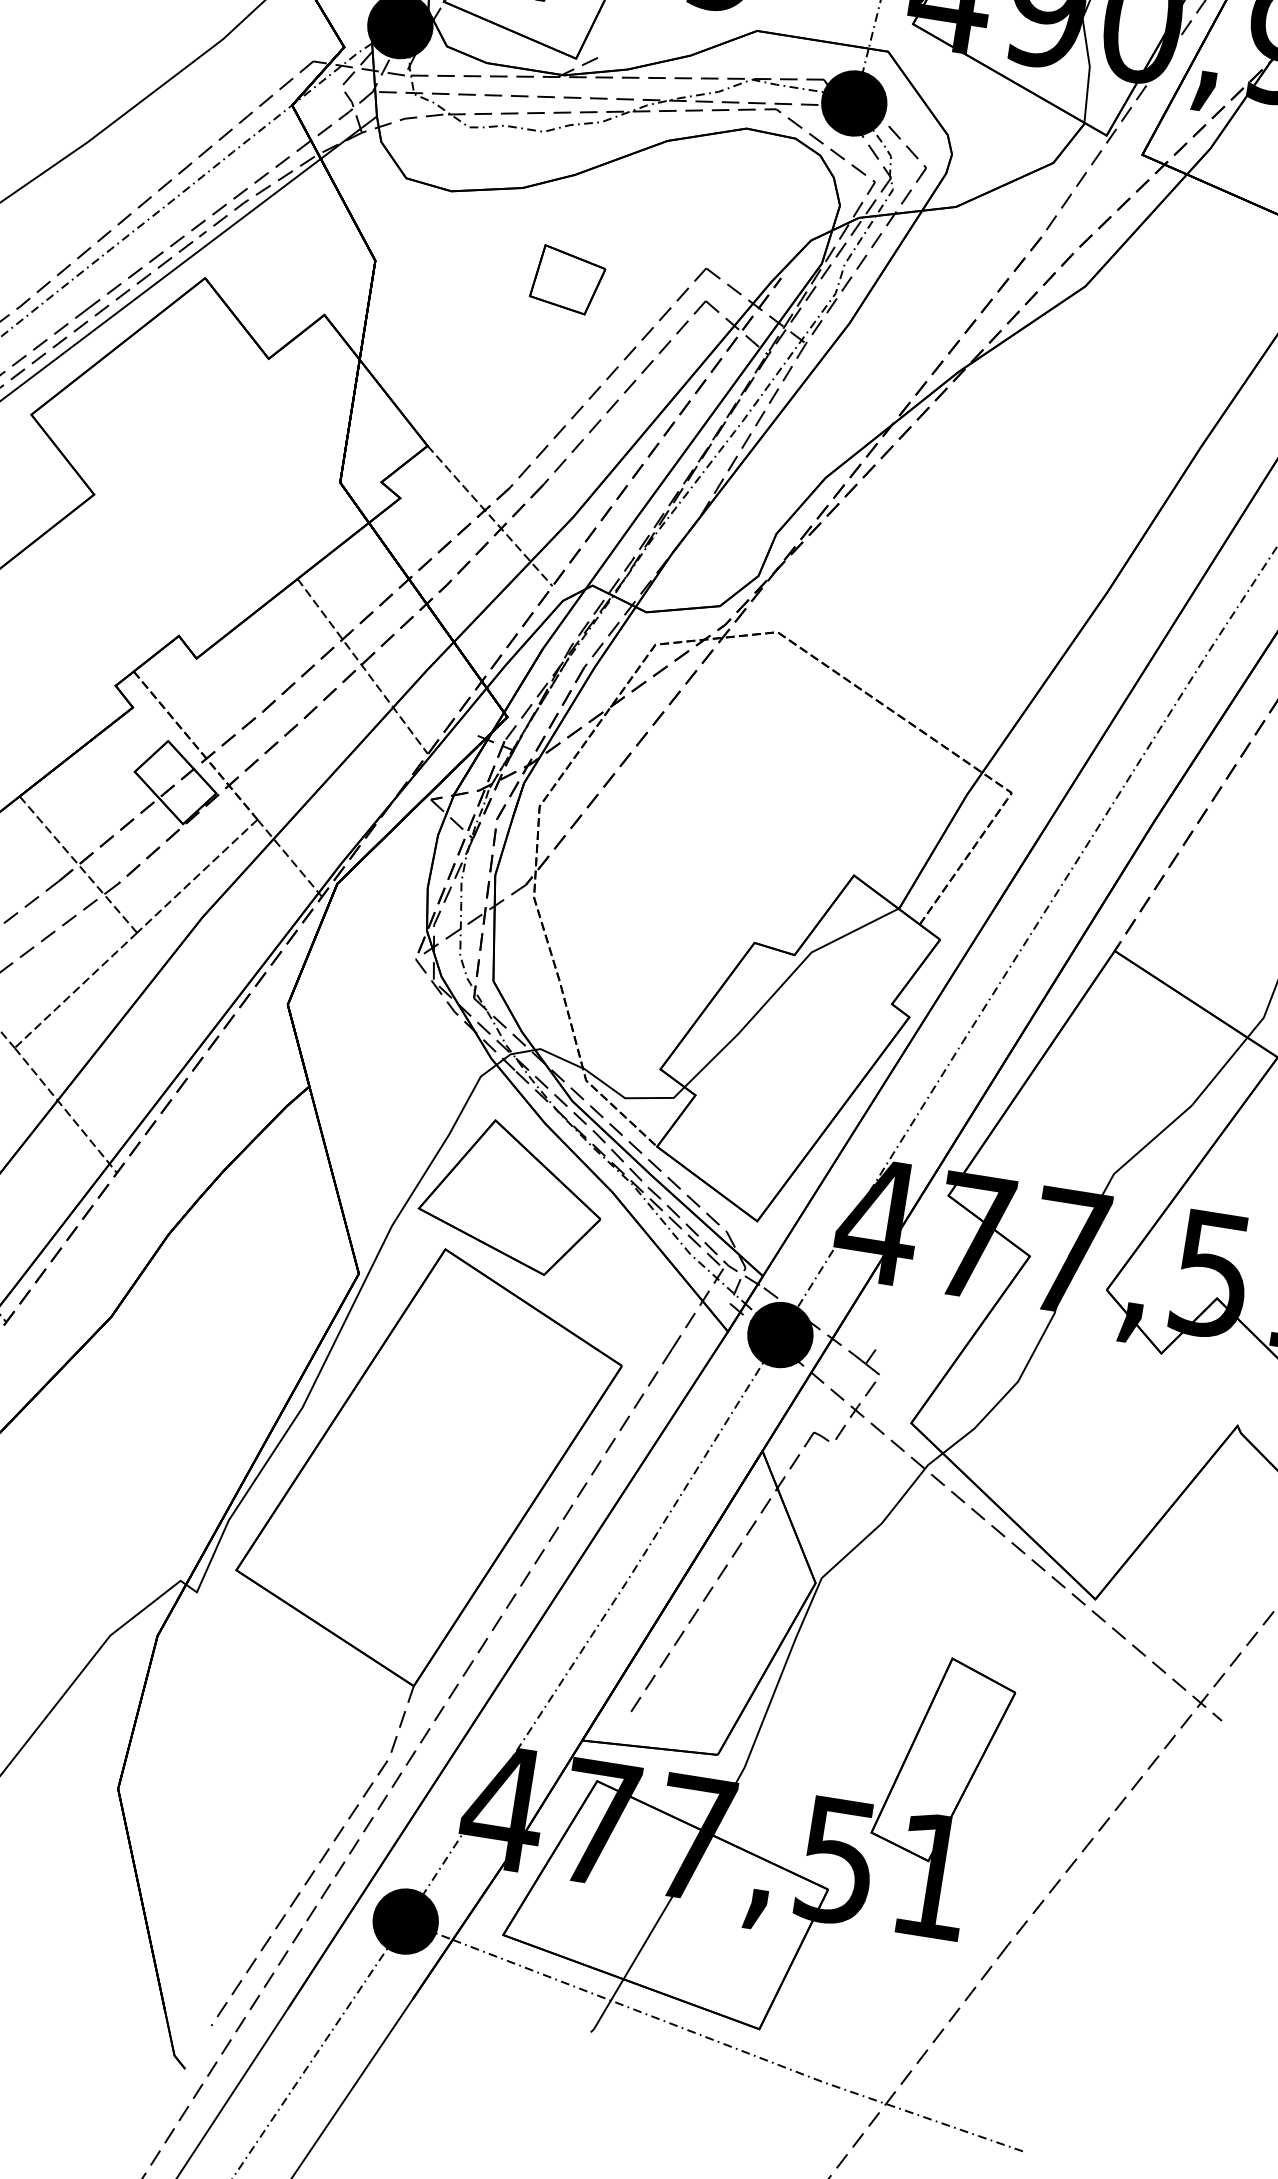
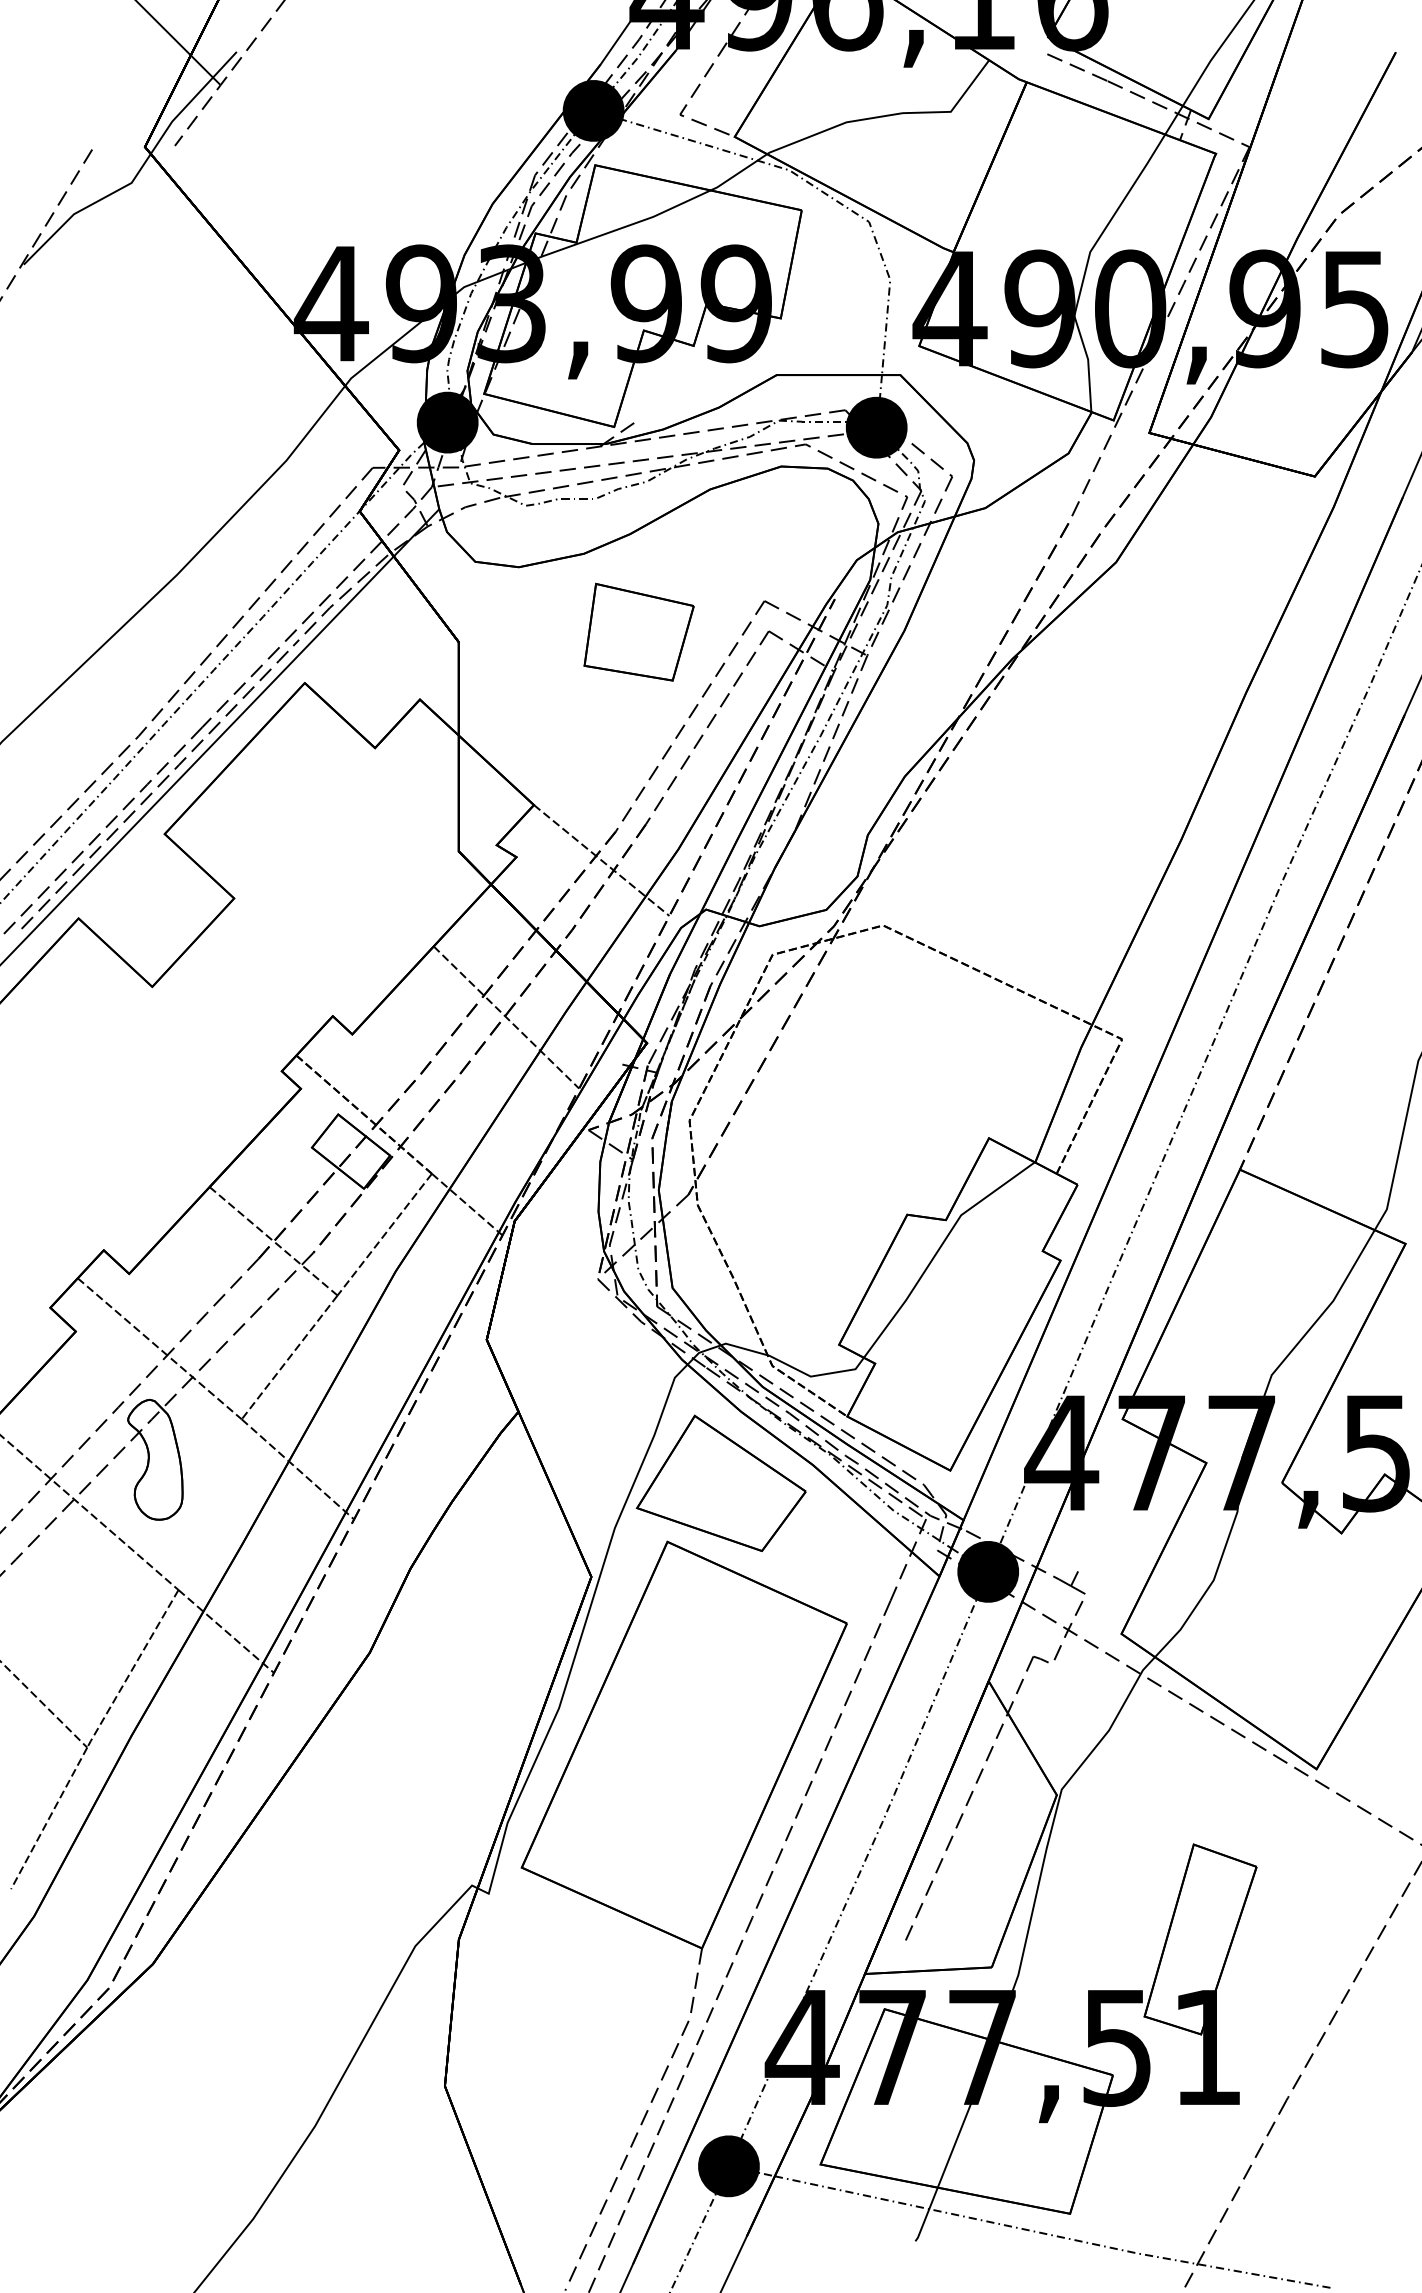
part: (567, 279) -> (638, 631), size x1.67

